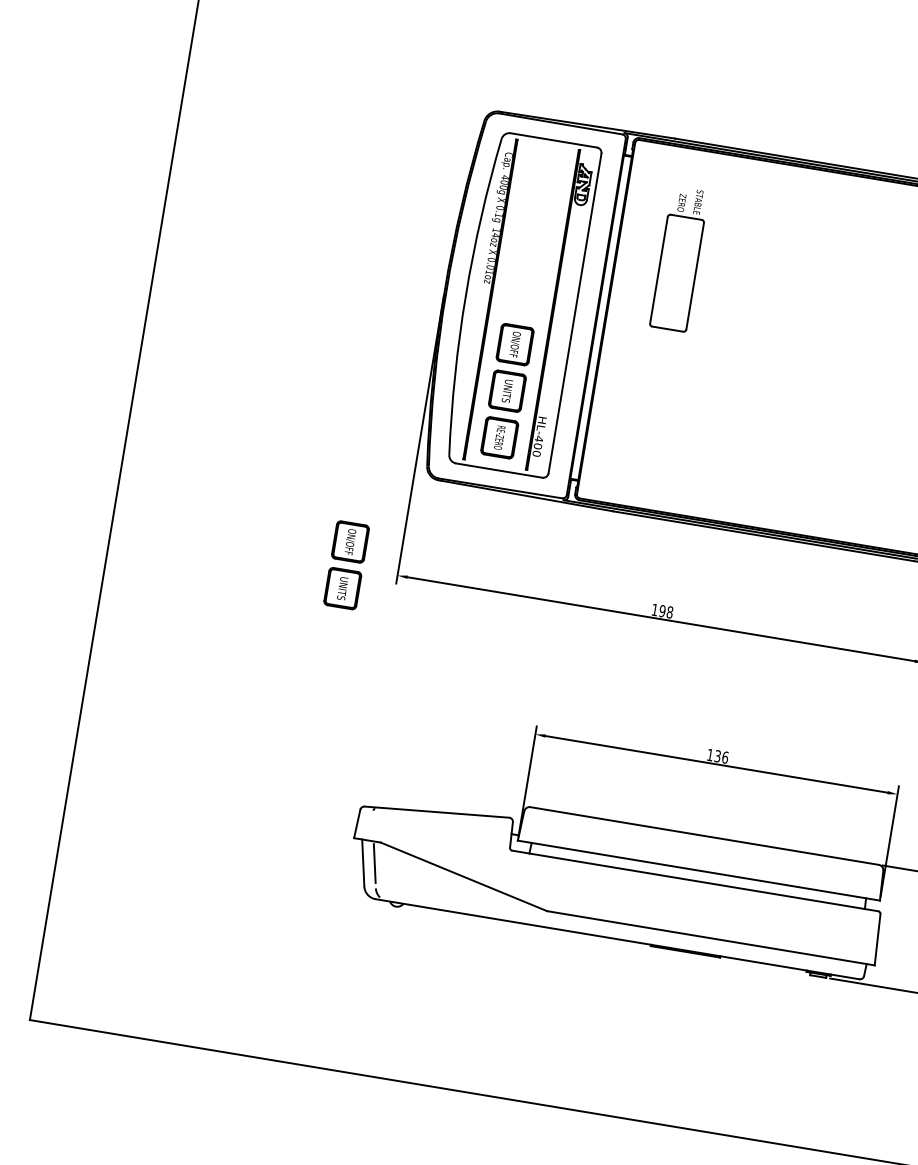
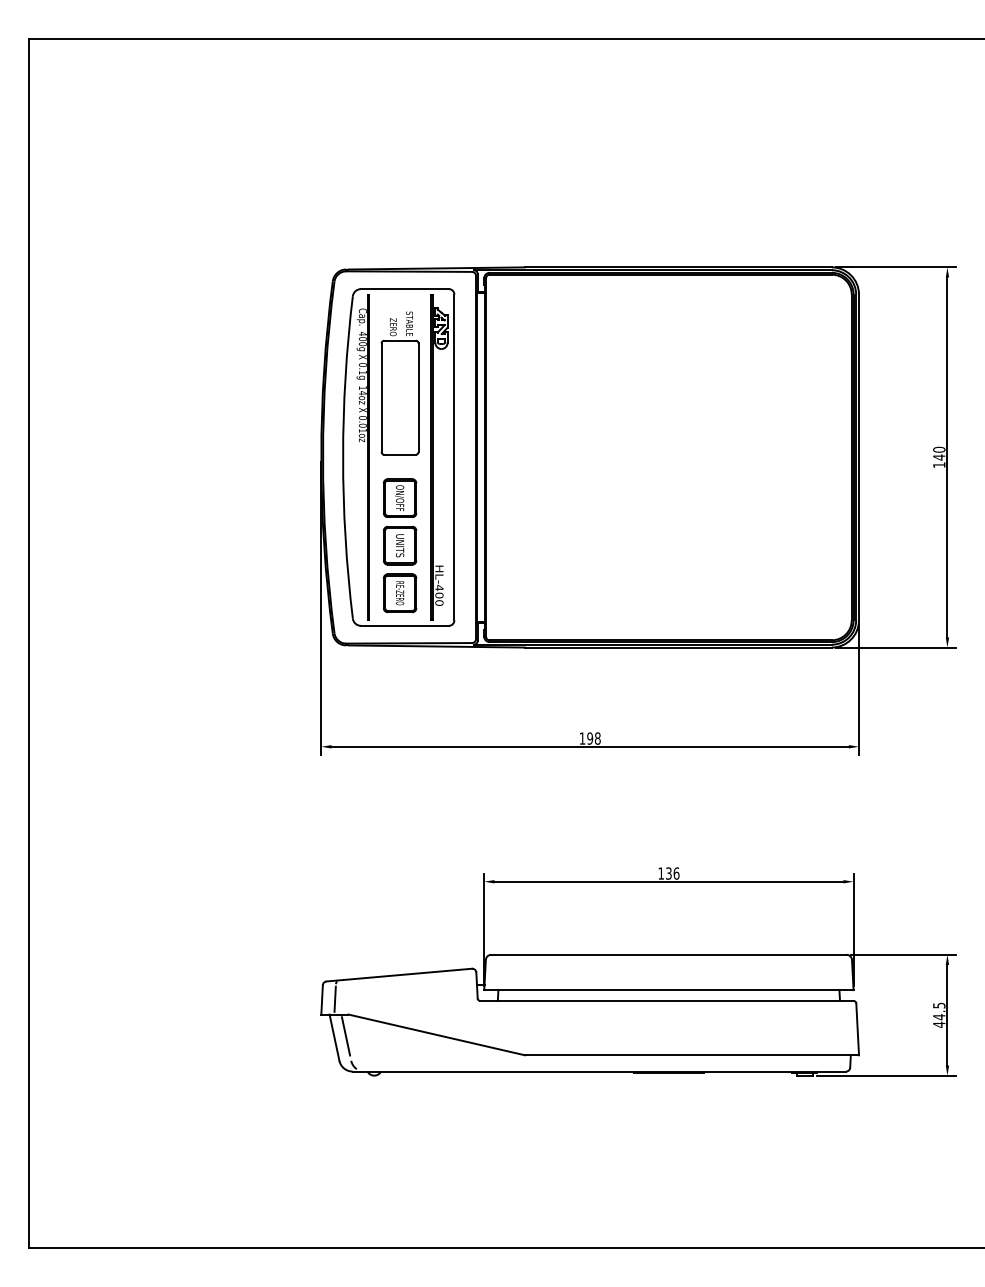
part: (678, 259) -> (399, 383), moved
part: (347, 564) -> (269, 744), removed
line: (369, 824) -> (334, 998), added

